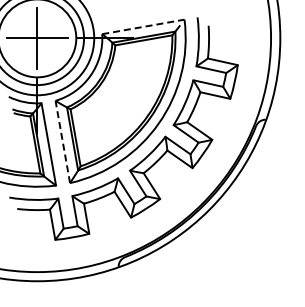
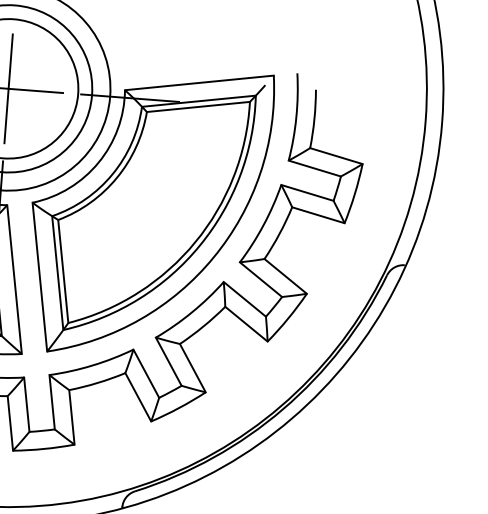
line: (143, 26) -> (199, 82), dashed -> solid
line: (62, 141) -> (39, 276), dashed -> solid

